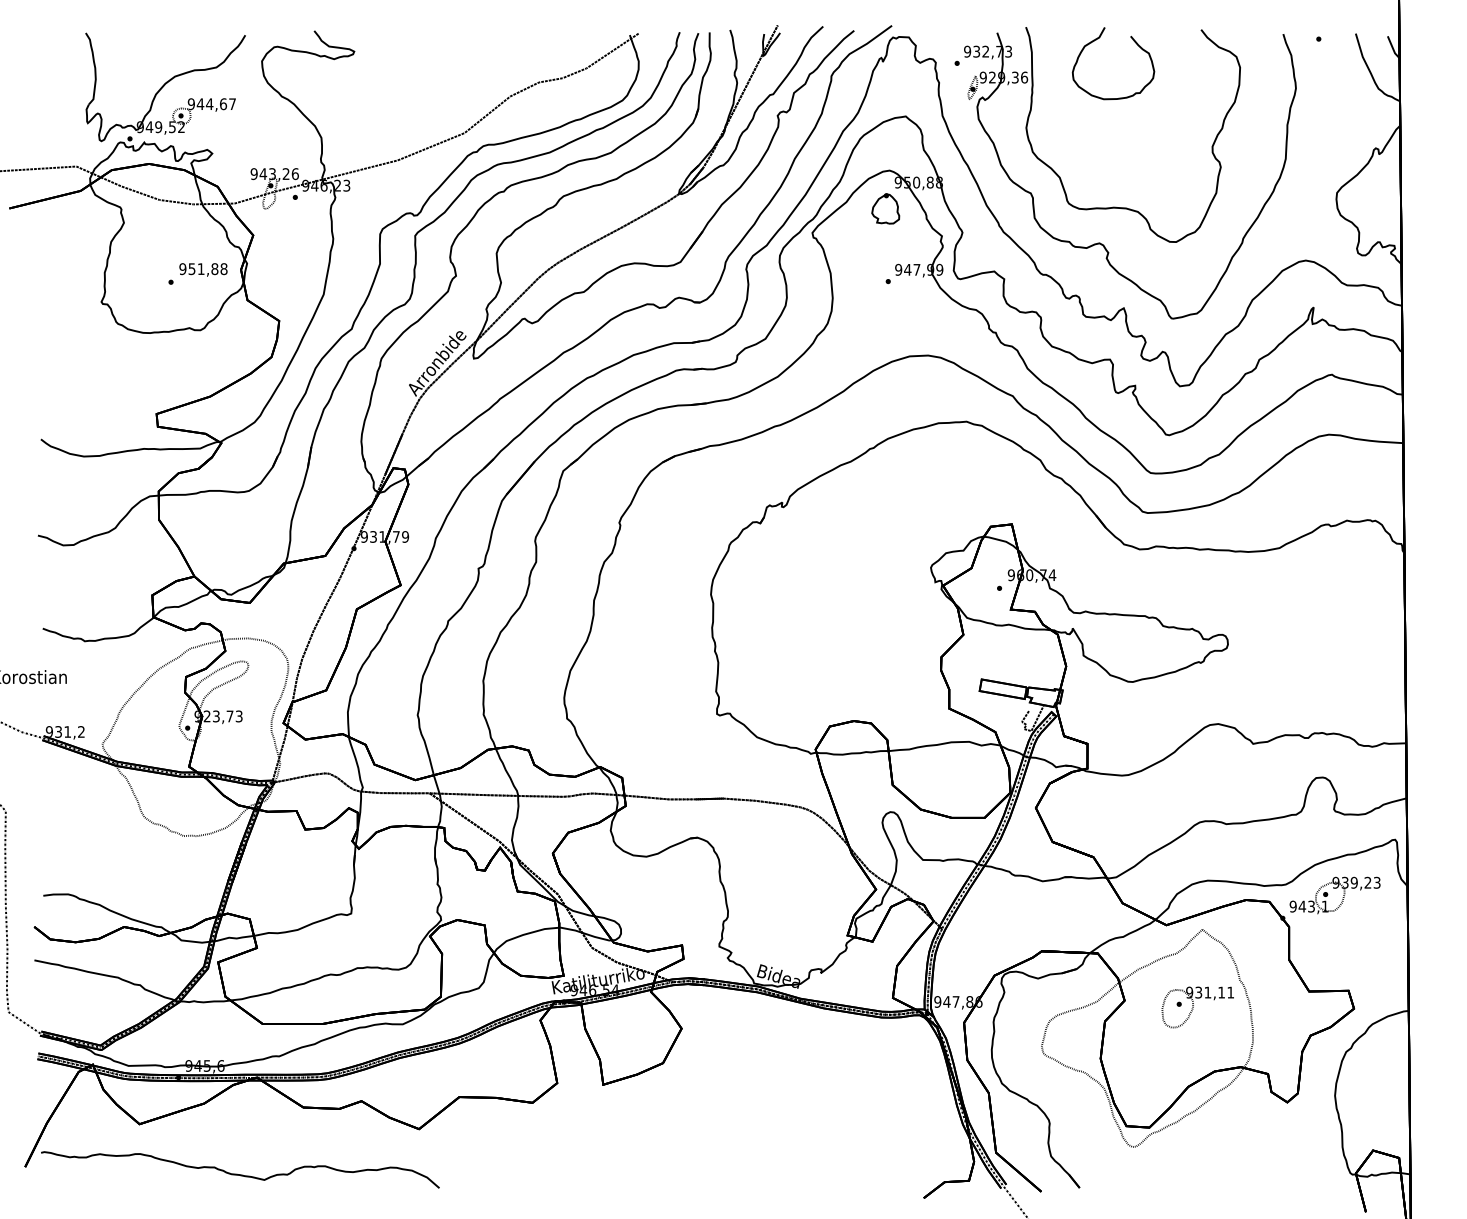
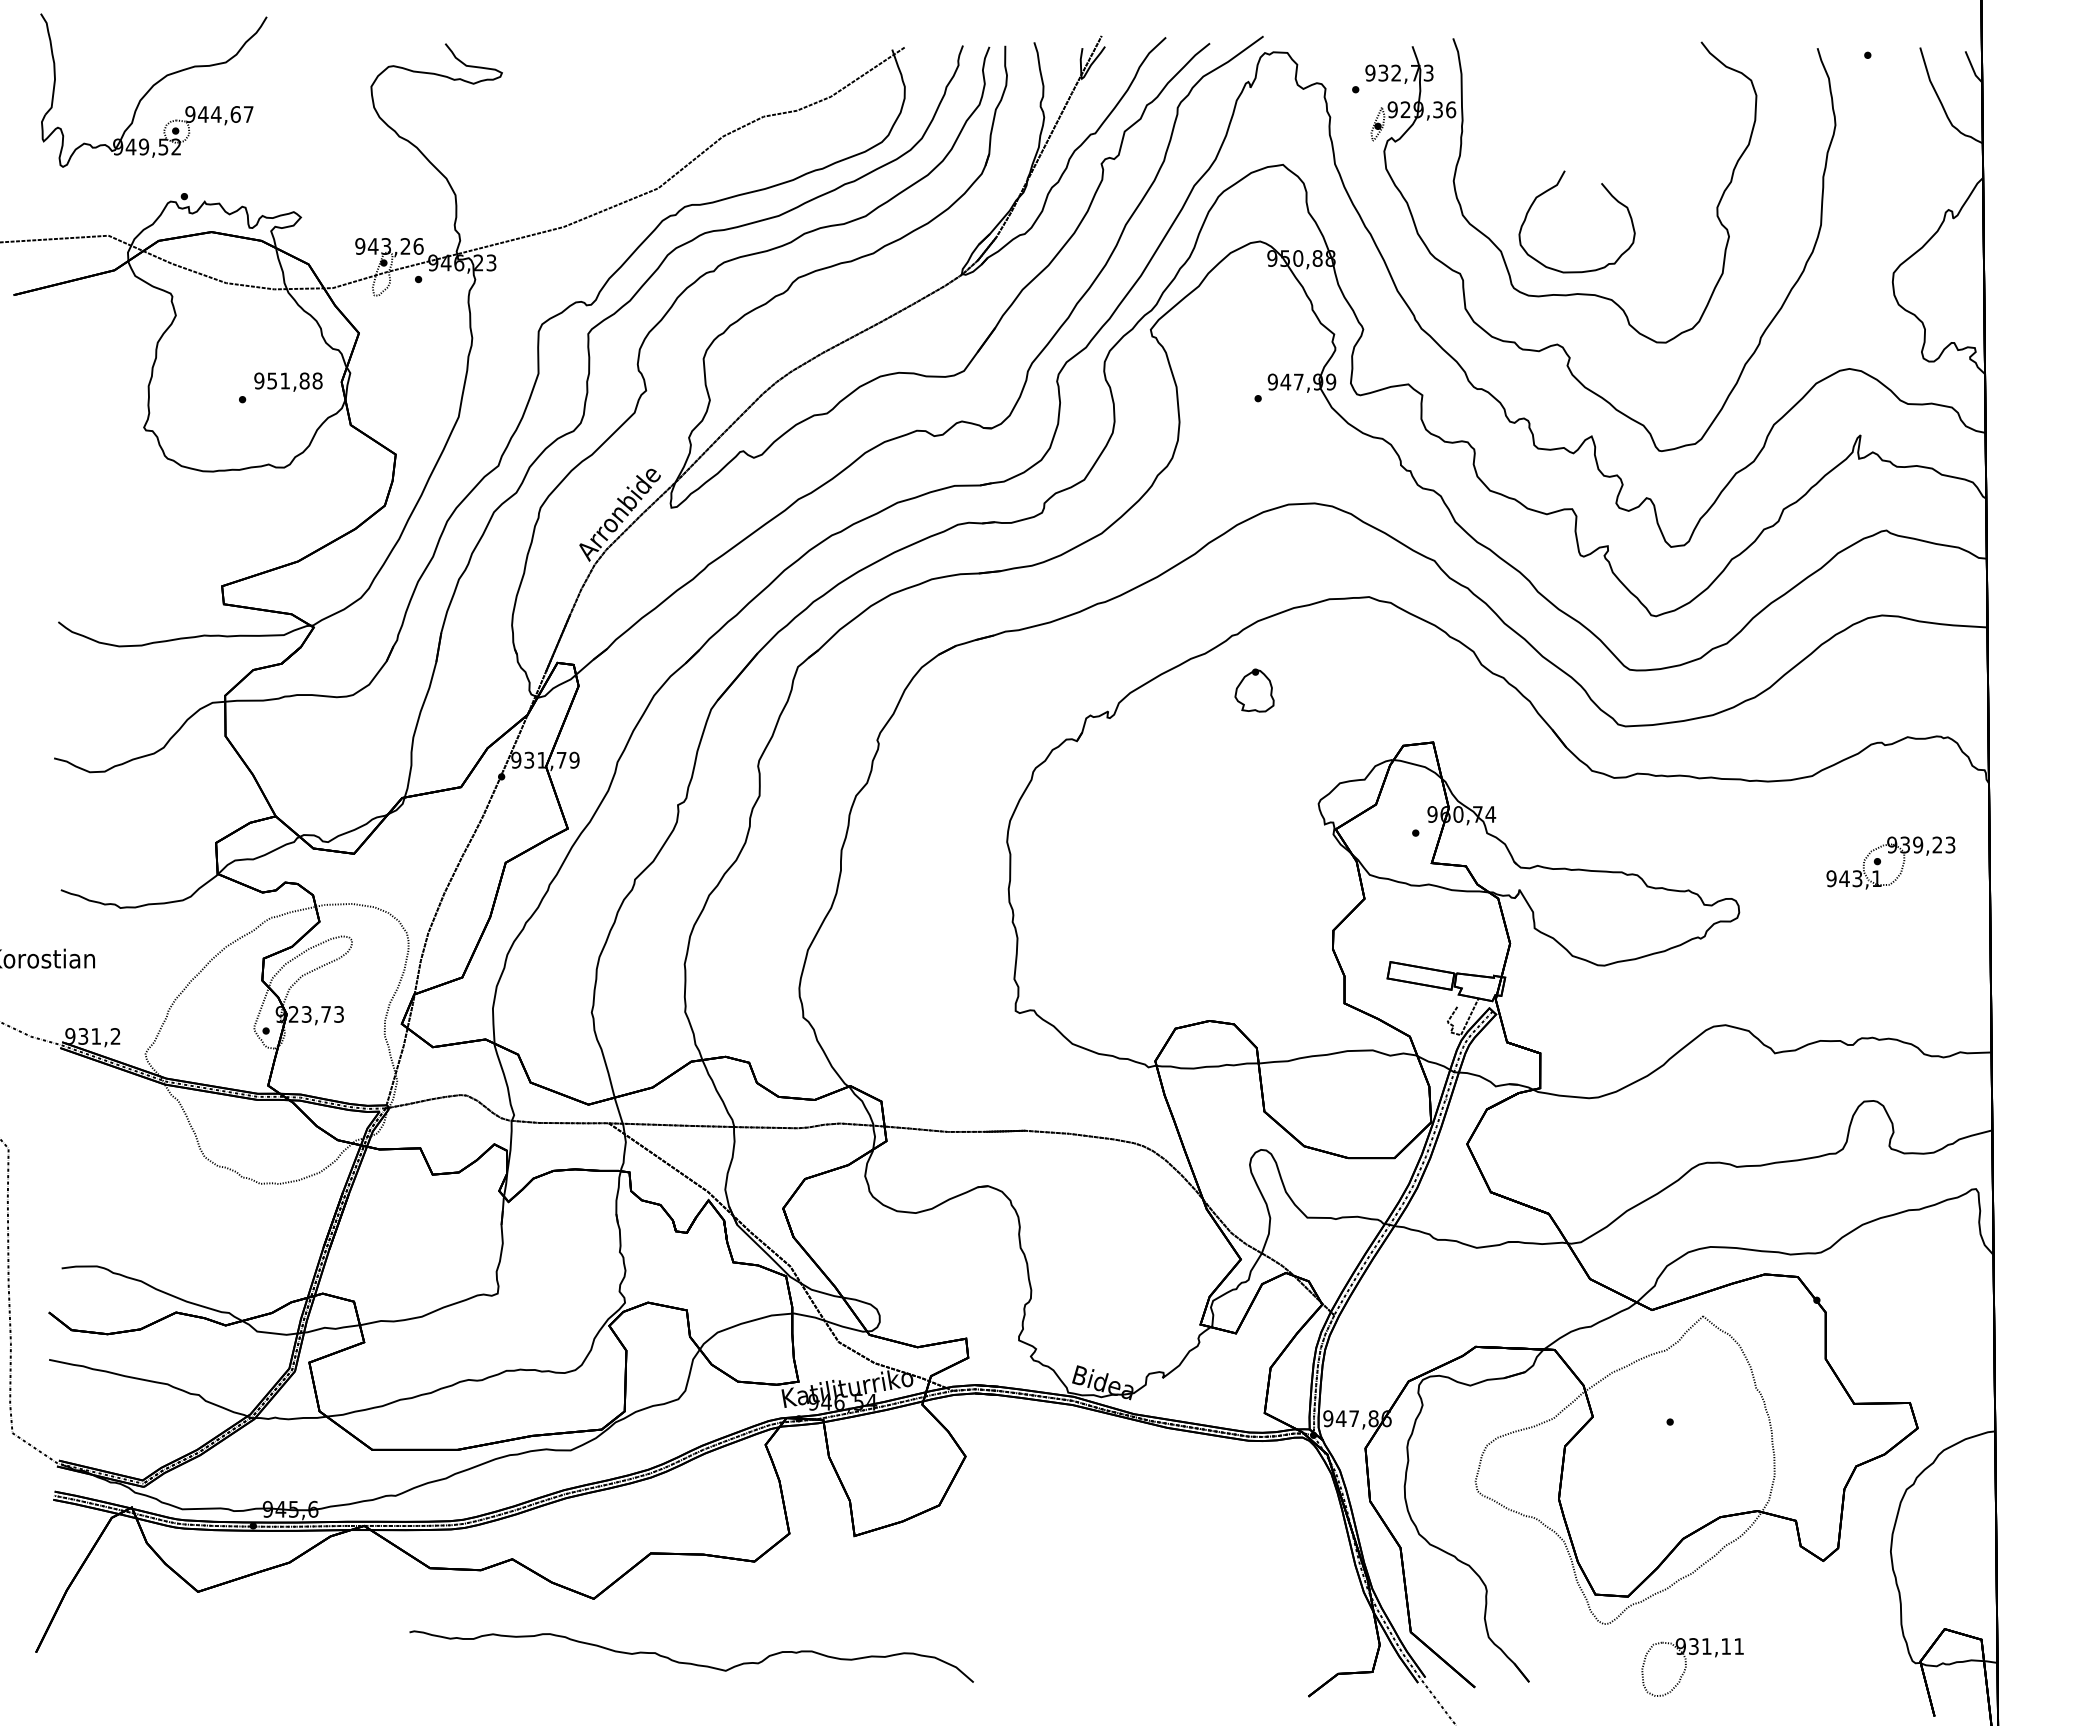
curve: (1096, 39) -> (1553, 188), moved
part: (165, 87) -> (153, 90), moved
part: (885, 208) -> (1254, 690), moved
part: (1334, 888) -> (1890, 853), moved
part: (1197, 1007) -> (1692, 1667), moved
curve: (239, 1174) -> (690, 1662), moved

